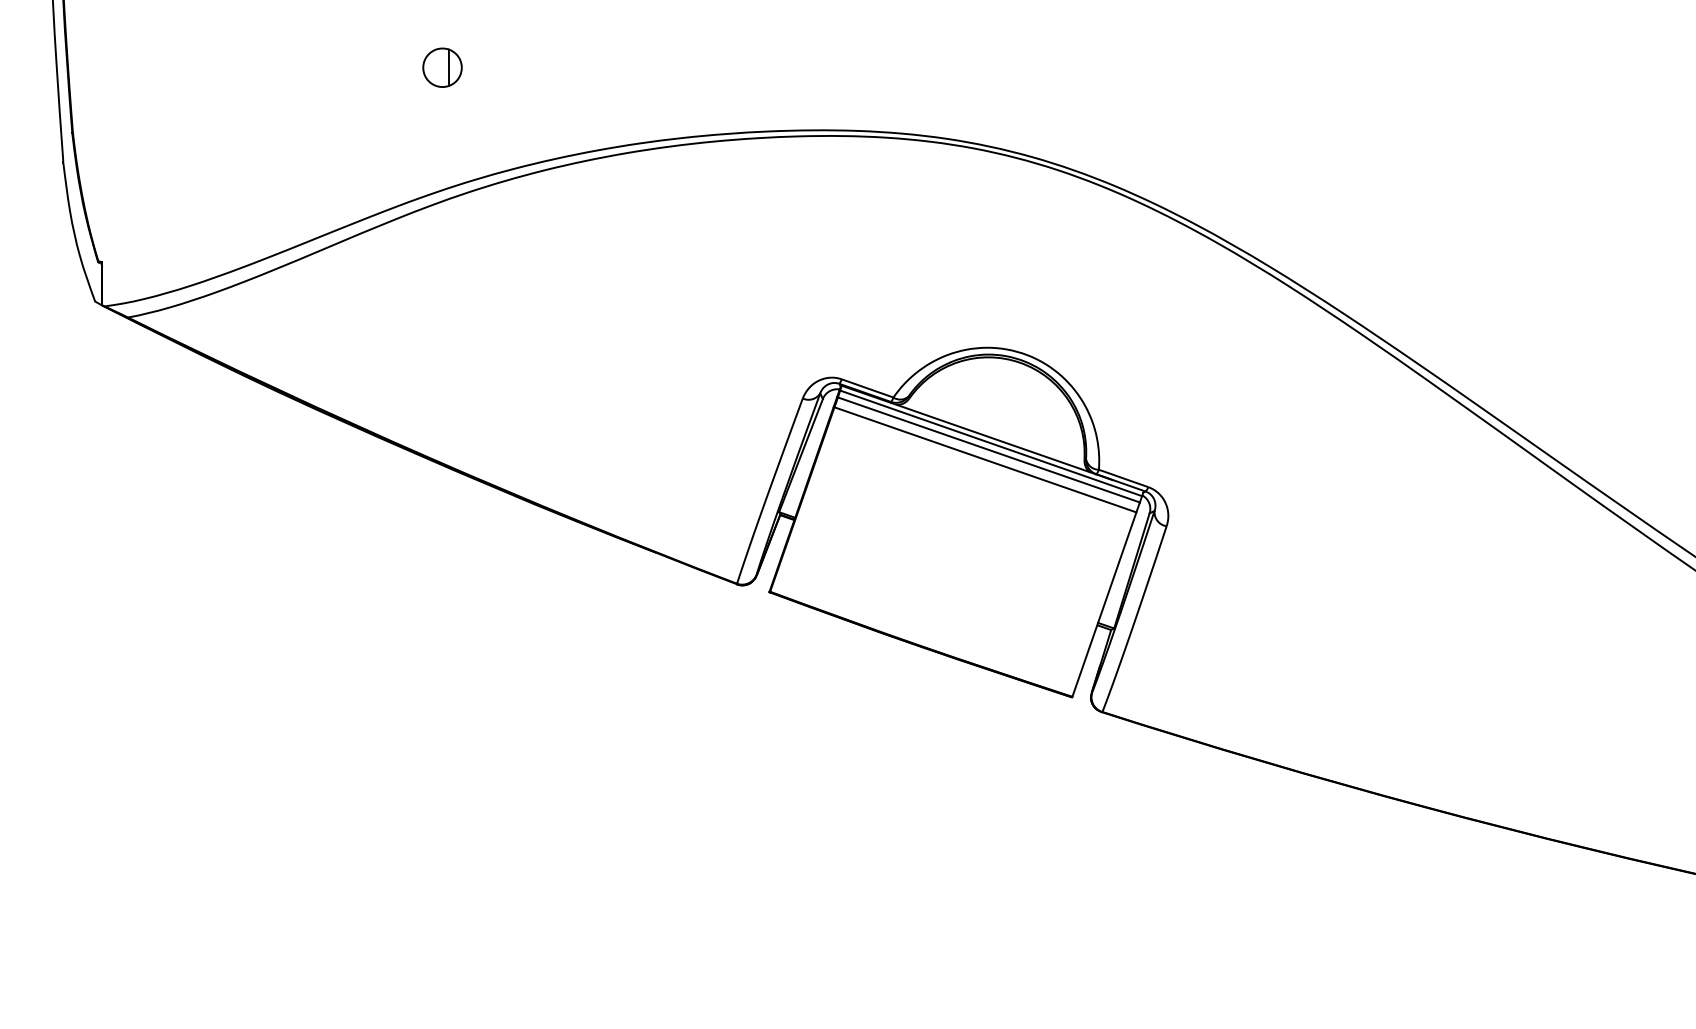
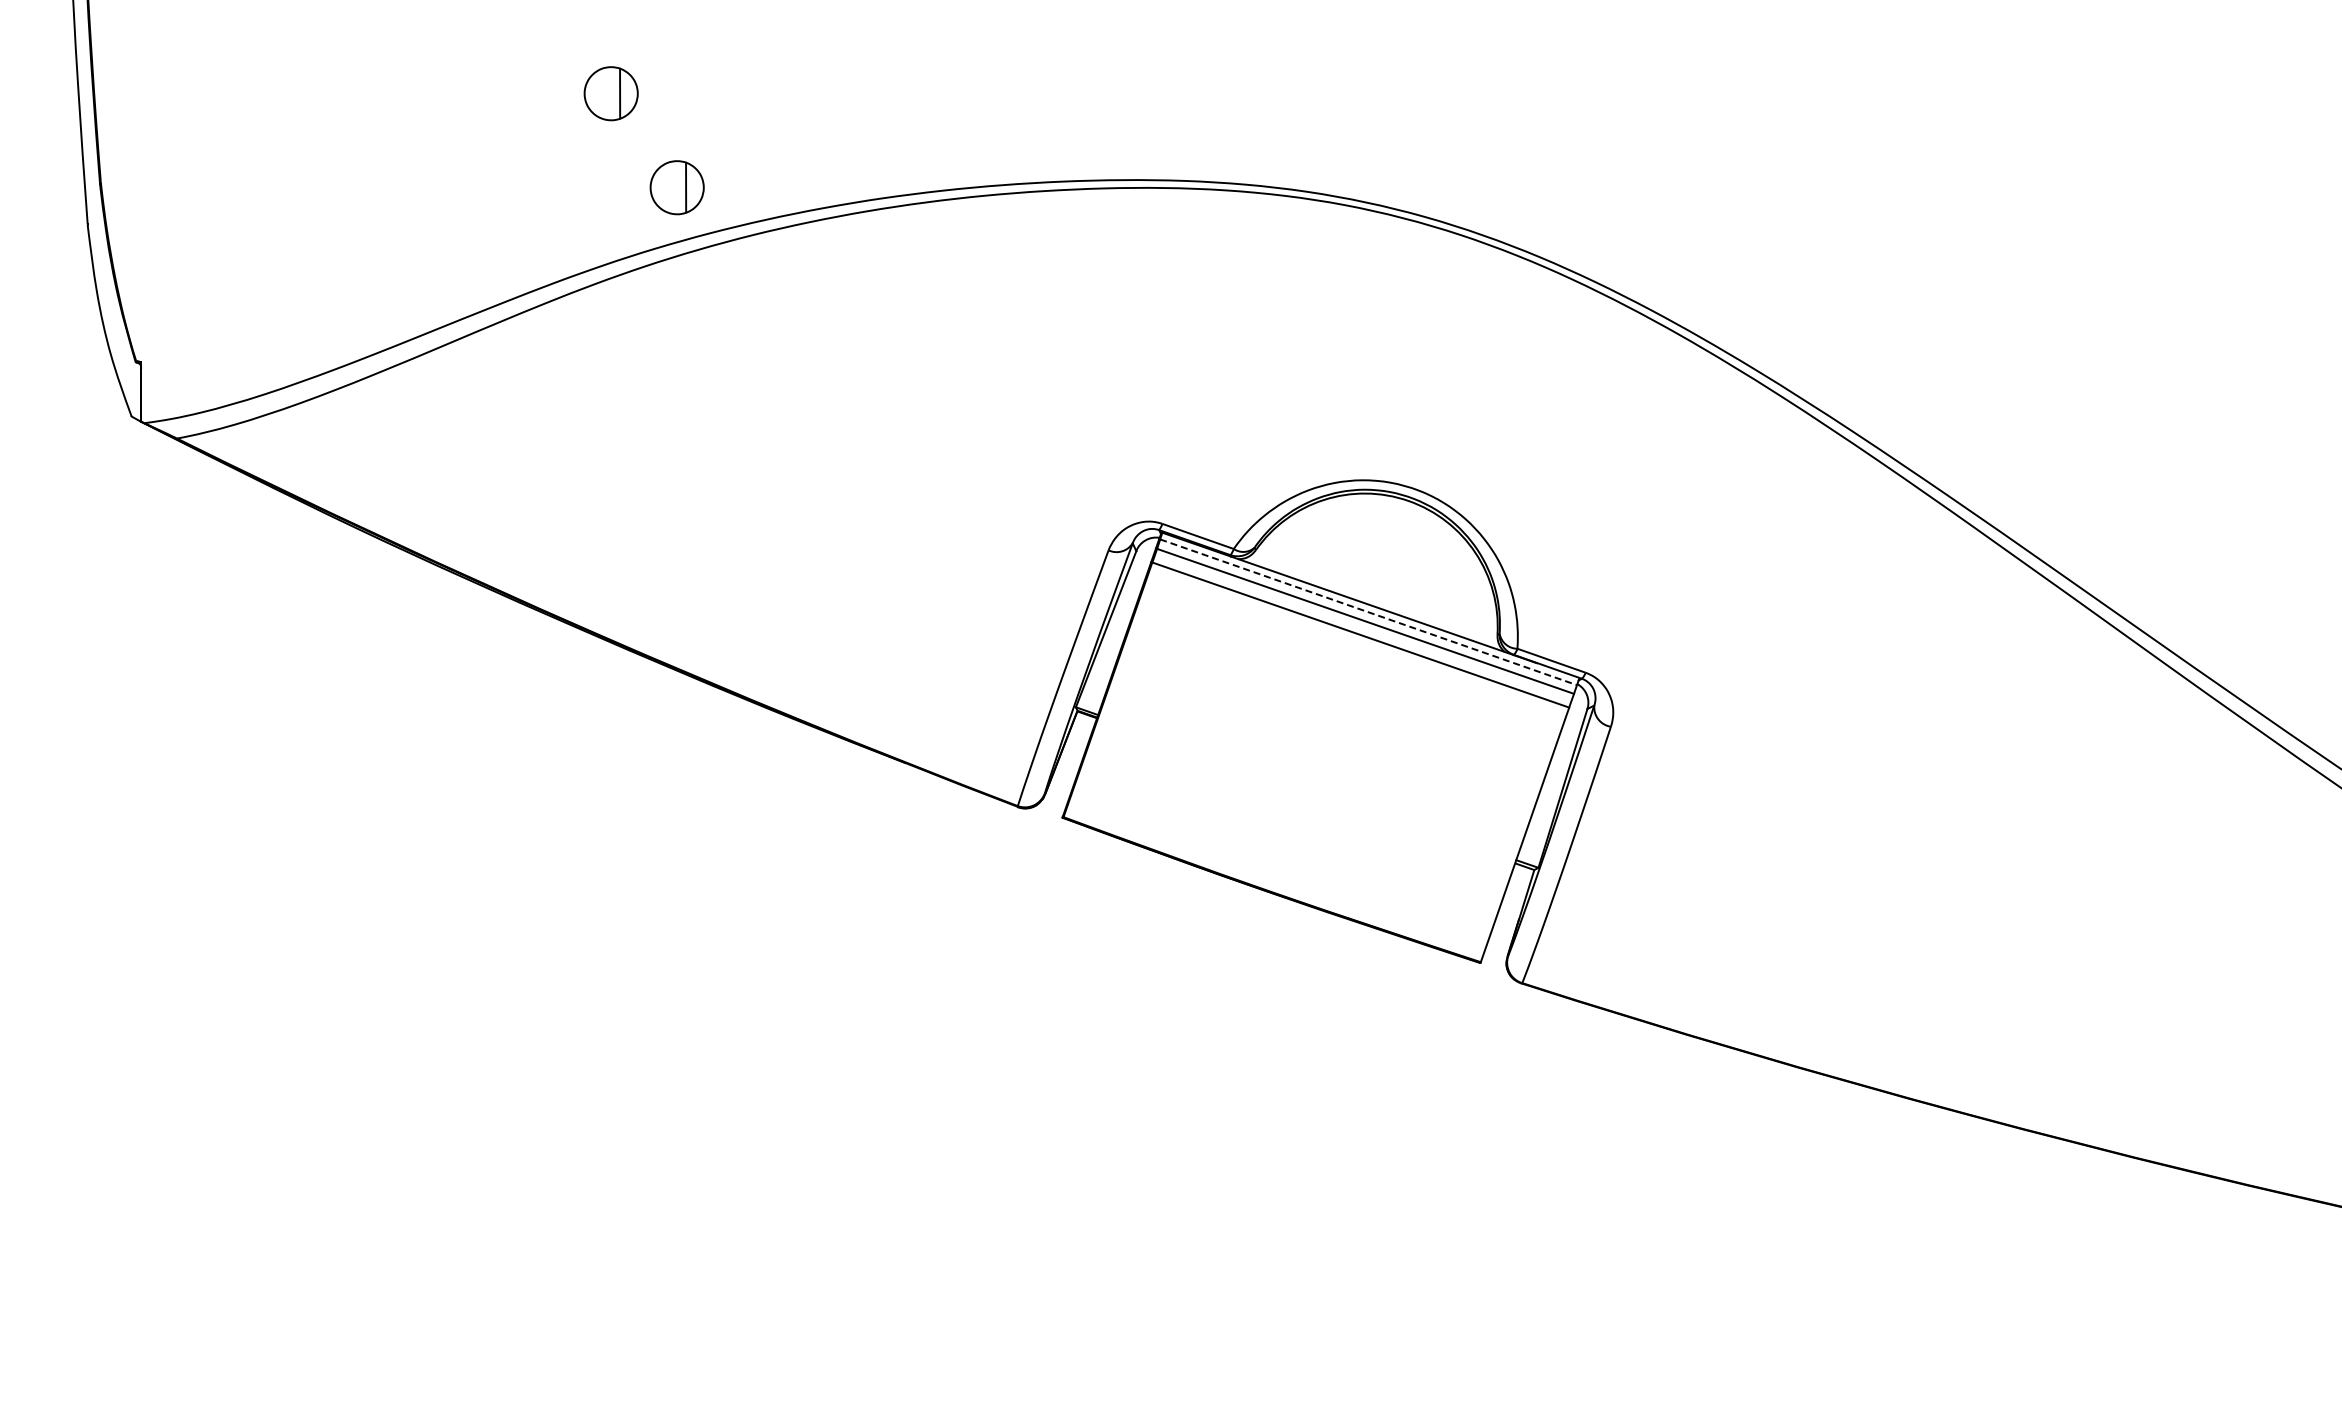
part: (489, 135) -> (676, 187), added
line: (991, 443) -> (1368, 612), solid -> dashed

